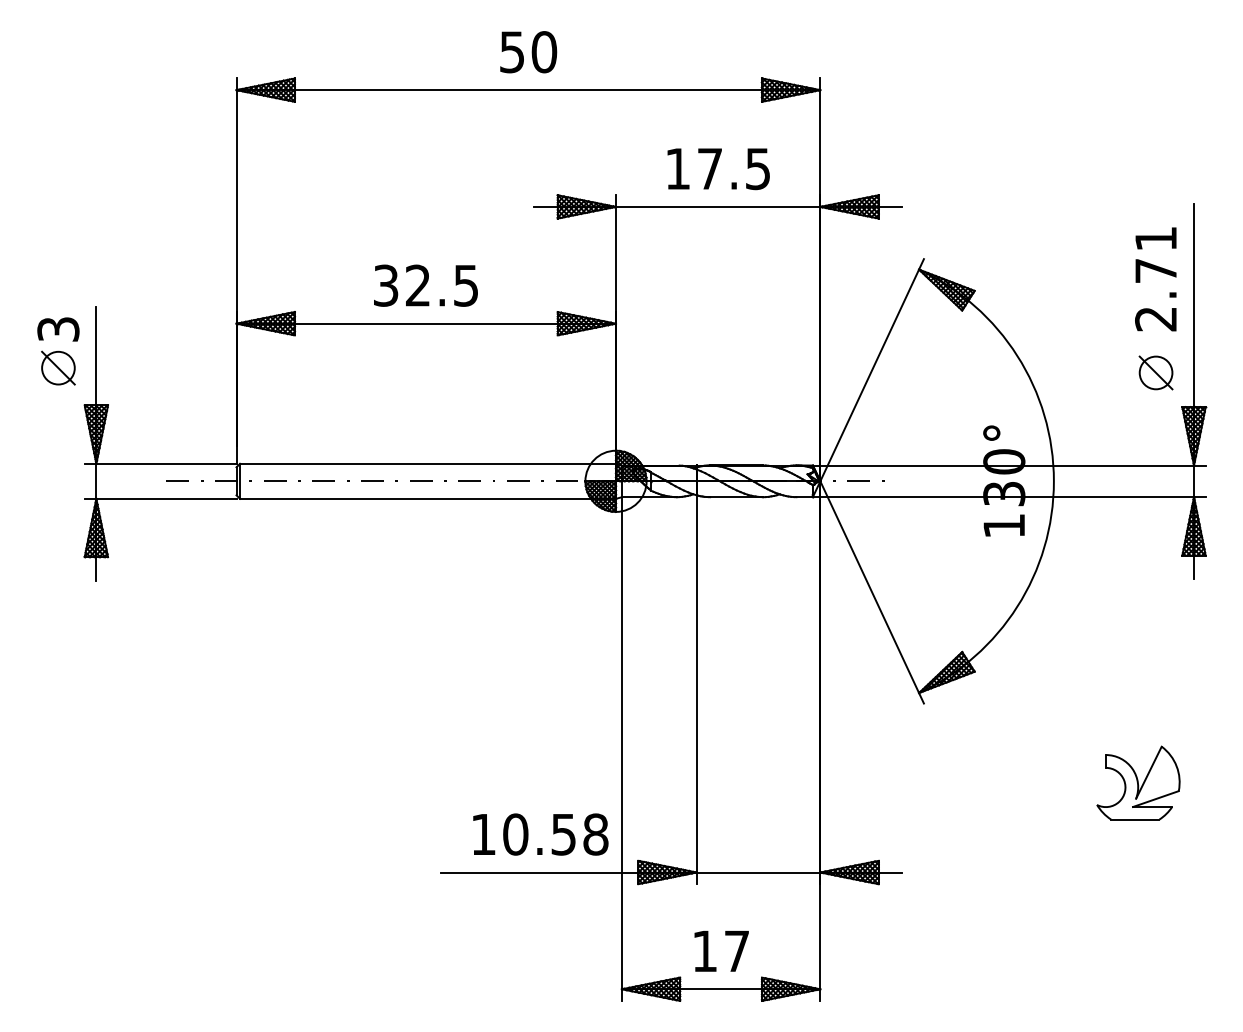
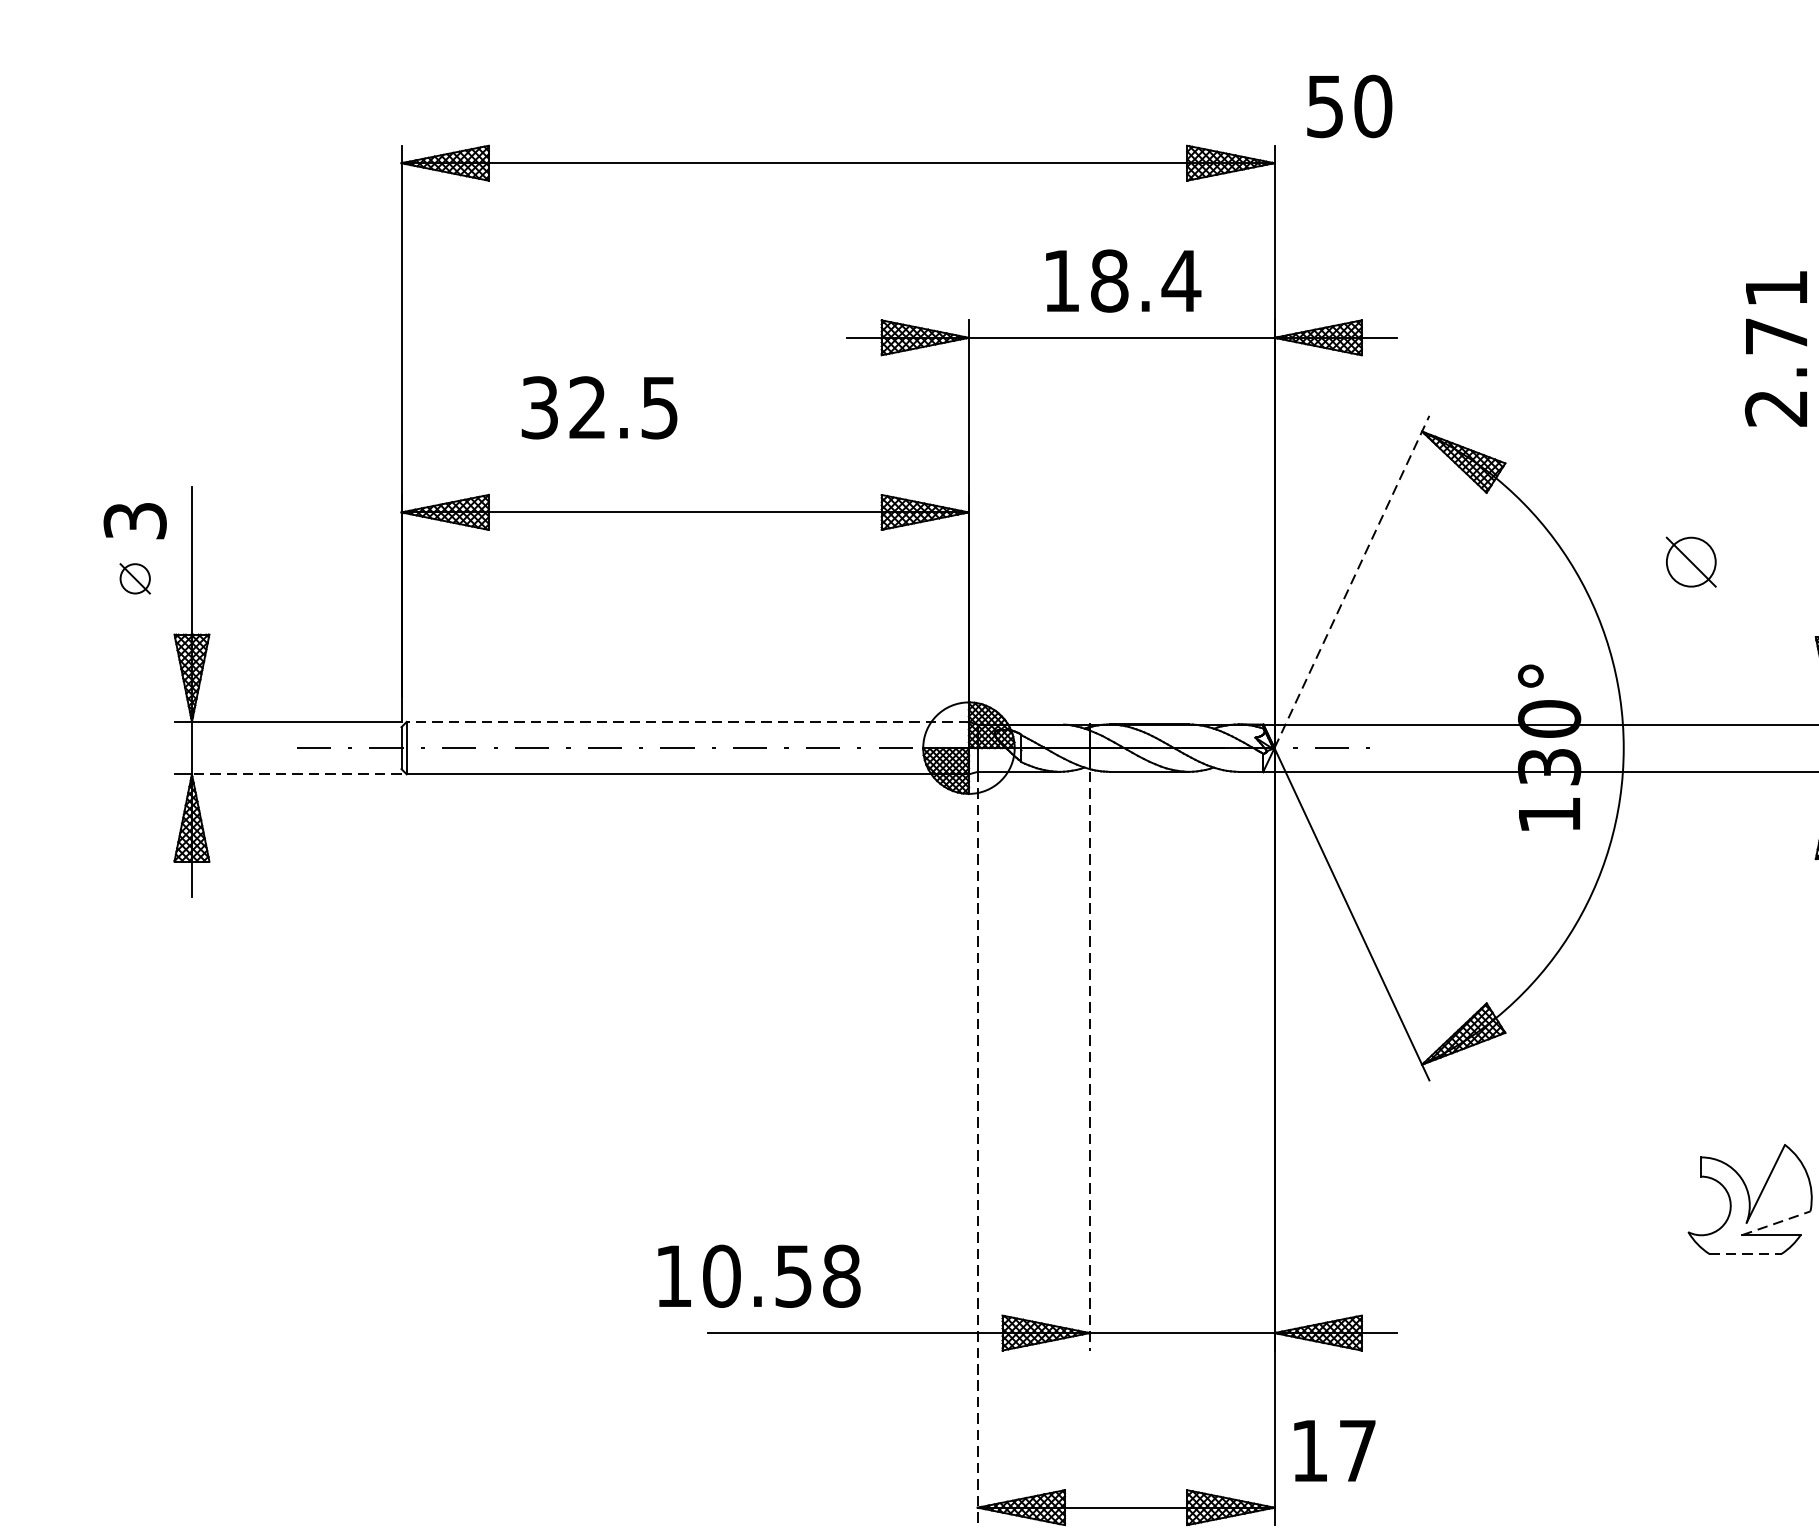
text: (528, 52) -> (1349, 106), moved
text: (734, 168) -> (1146, 280), 17.5 -> 18.4
text: (1155, 279) -> (1775, 349), moved
text: (425, 285) -> (598, 407), moved
part: (58, 367) -> (135, 577), size x0.6
line: (872, 370) -> (1352, 582), solid -> dashed
part: (1155, 372) -> (1690, 561), moved
line: (428, 463) -> (688, 721), solid -> dashed
line: (165, 498) -> (295, 773), solid -> dashed
line: (696, 691) -> (1089, 1062), solid -> dashed
line: (621, 749) -> (977, 1149), solid -> dashed
line: (1156, 798) -> (1777, 1222), solid -> dashed
line: (1135, 819) -> (1745, 1253), solid -> dashed
text: (540, 834) -> (758, 1276), moved
text: (721, 951) -> (1334, 1451), moved

